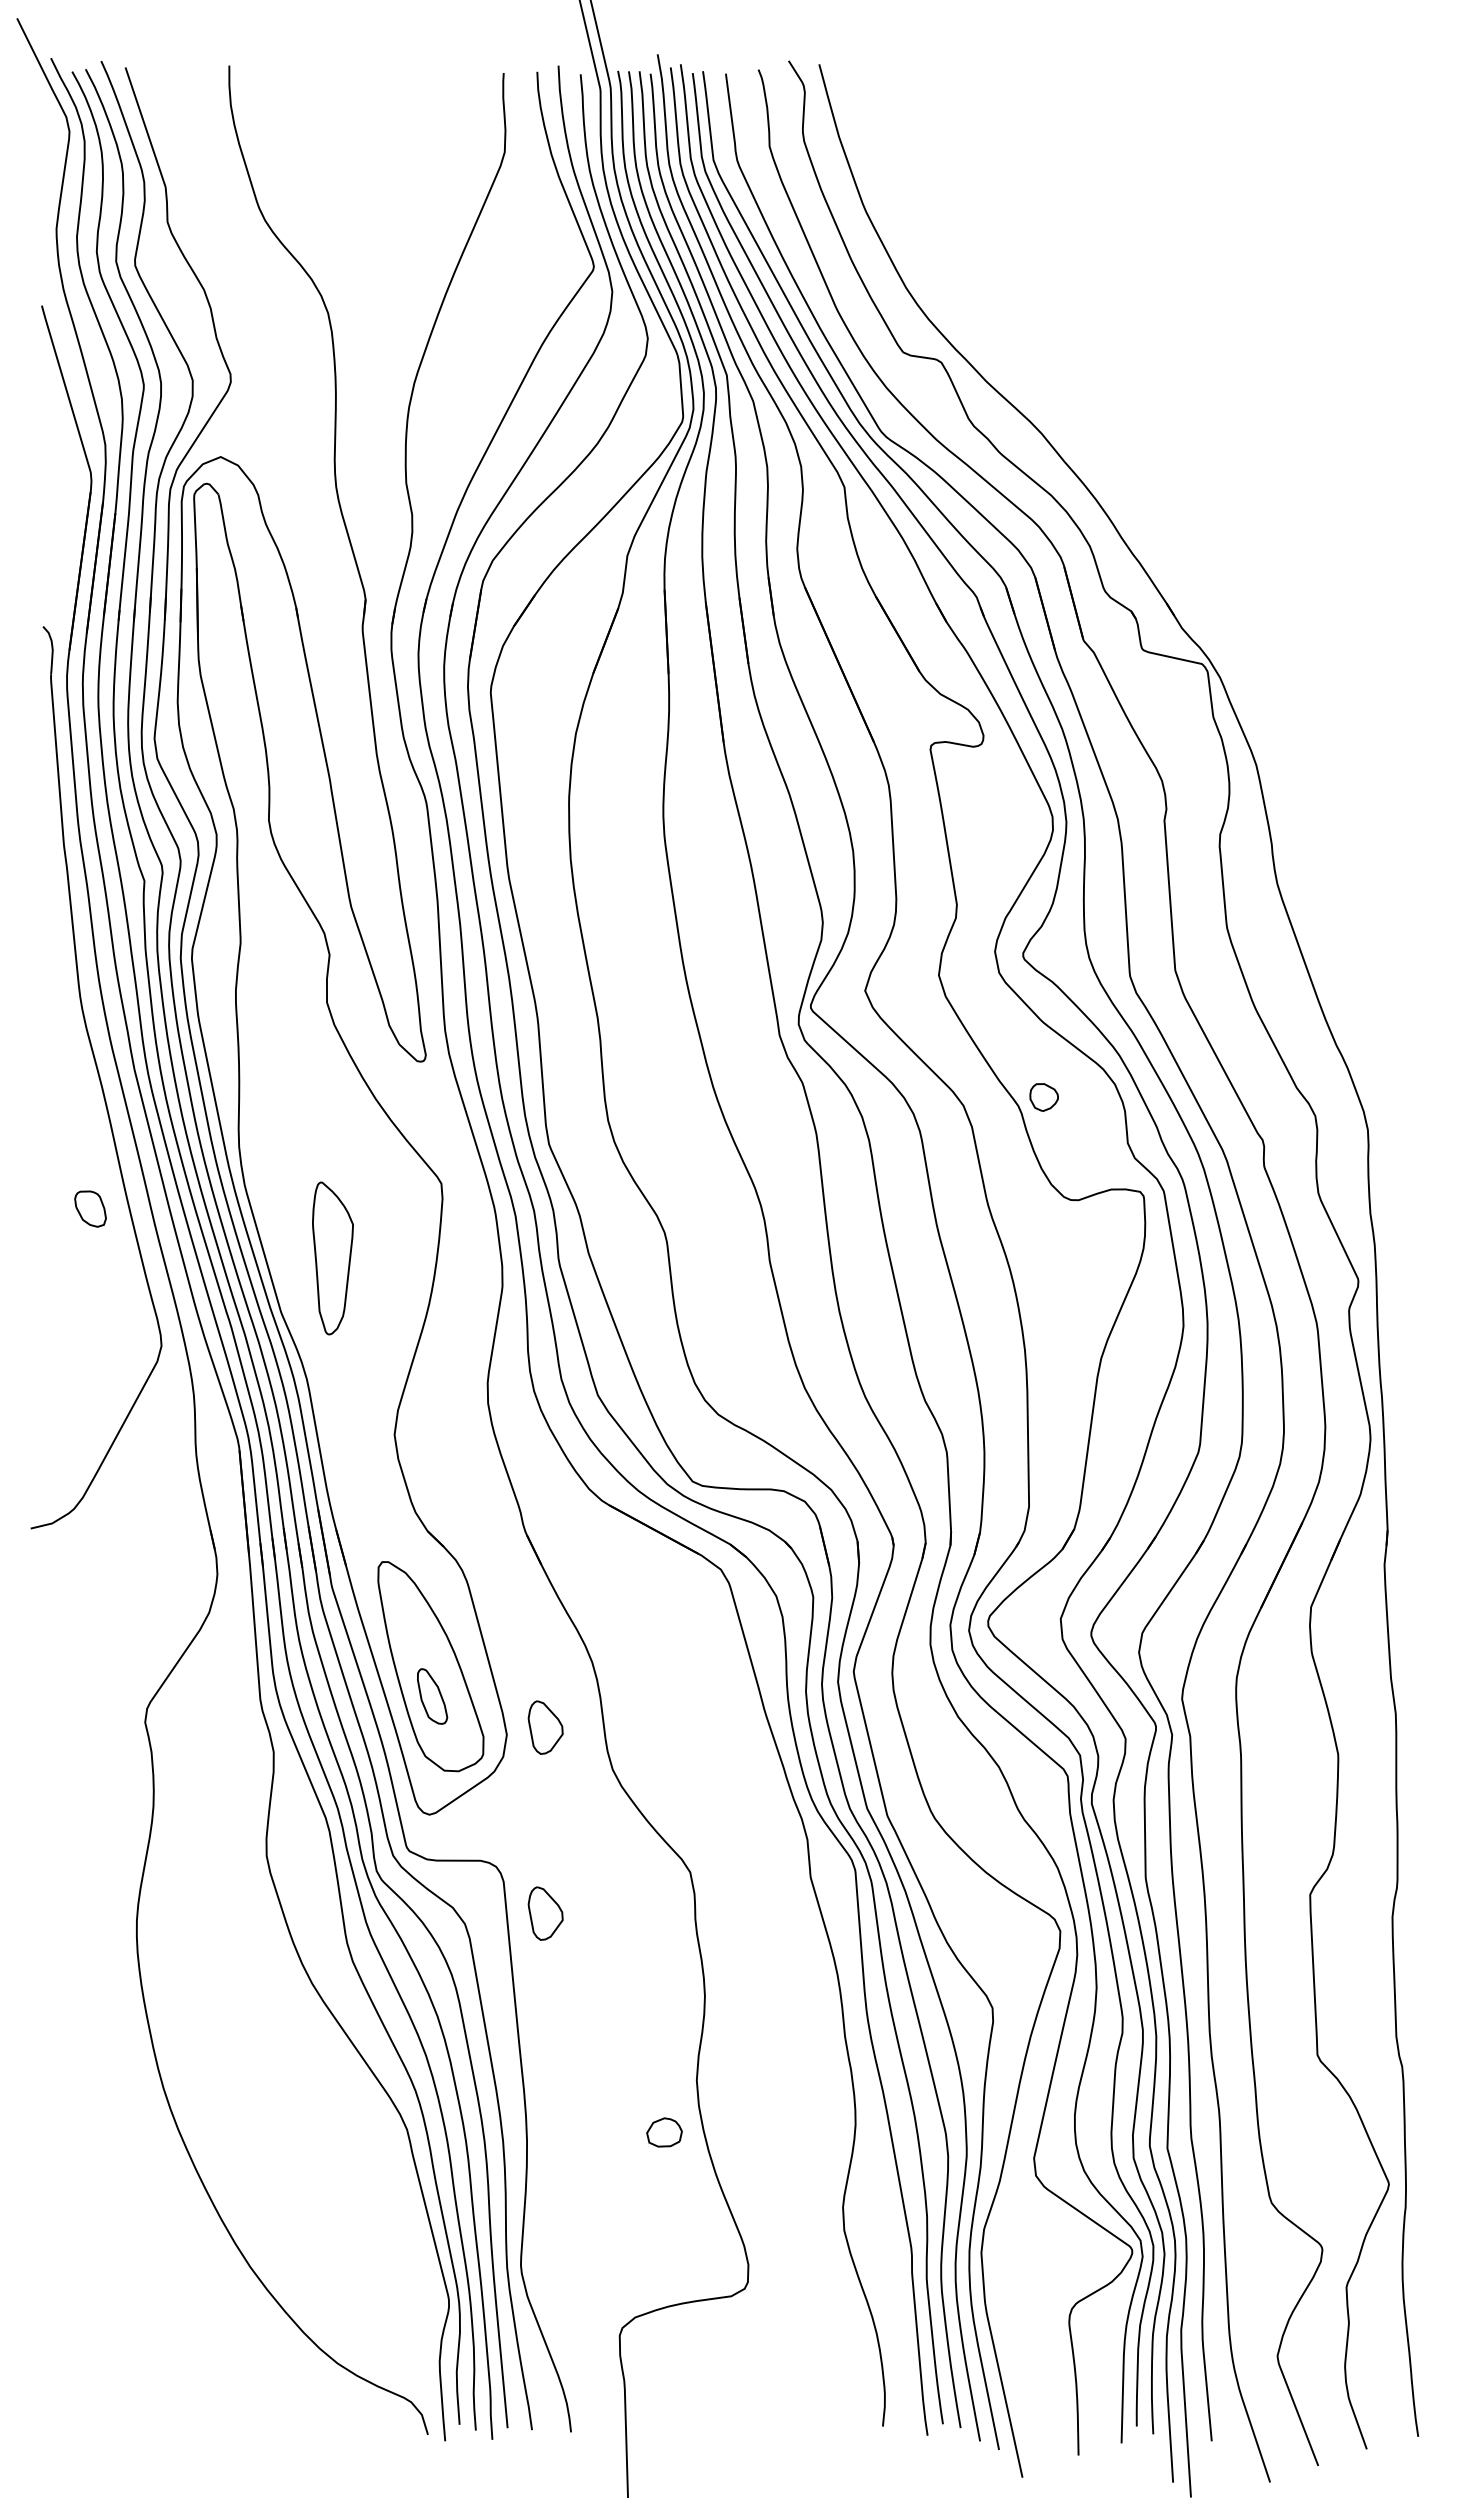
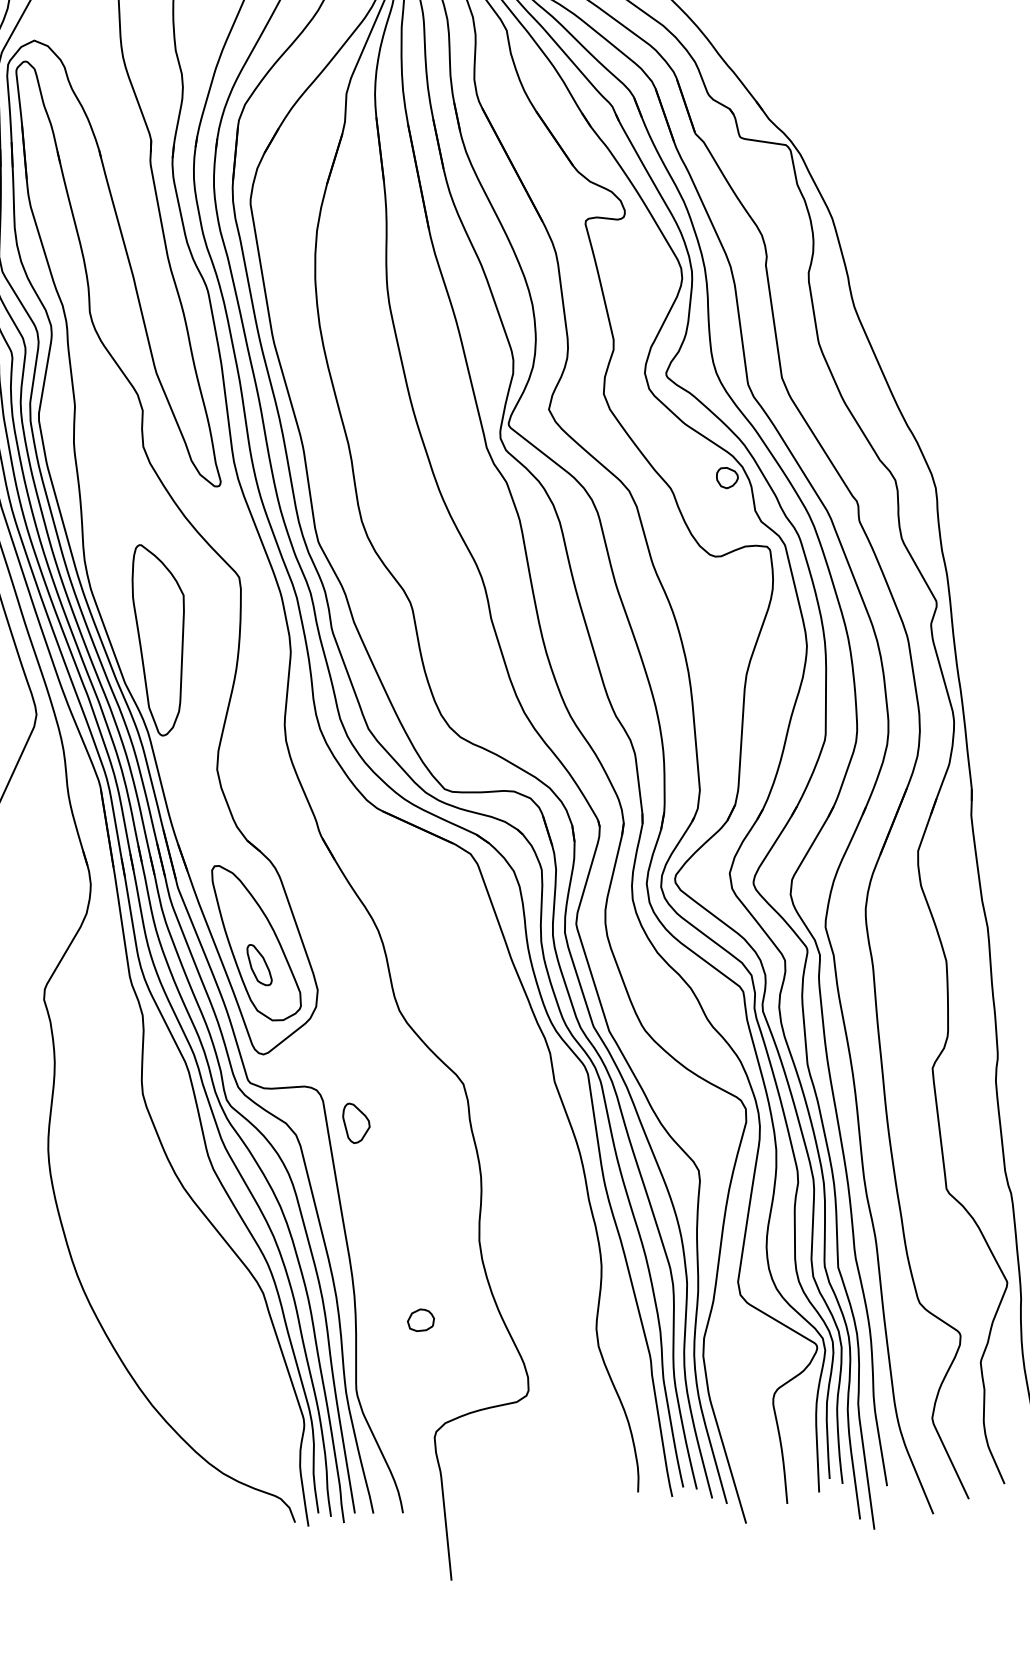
part: (1043, 1097) -> (726, 478), moved
part: (332, 1258) -> (160, 639), size x1.67
part: (545, 1727) -> (346, 982), removed
part: (664, 2132) -> (420, 1320), moved

